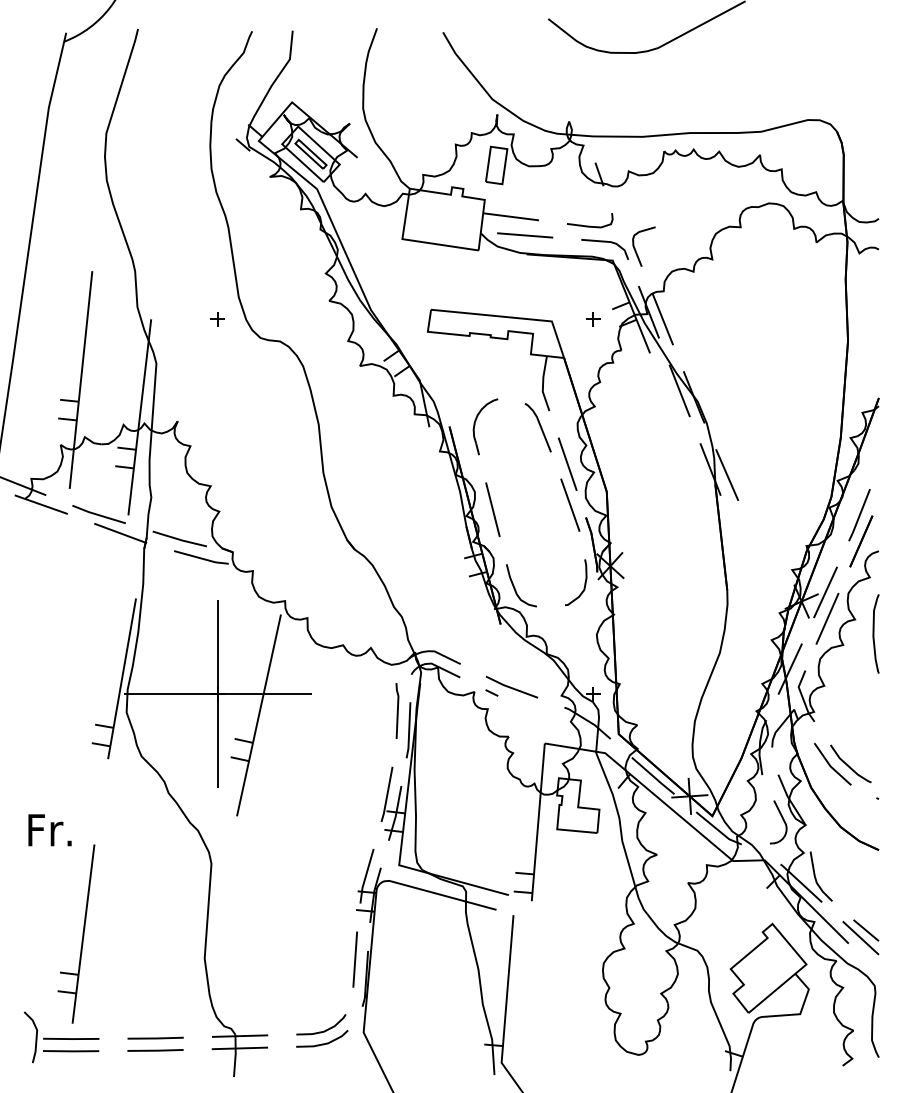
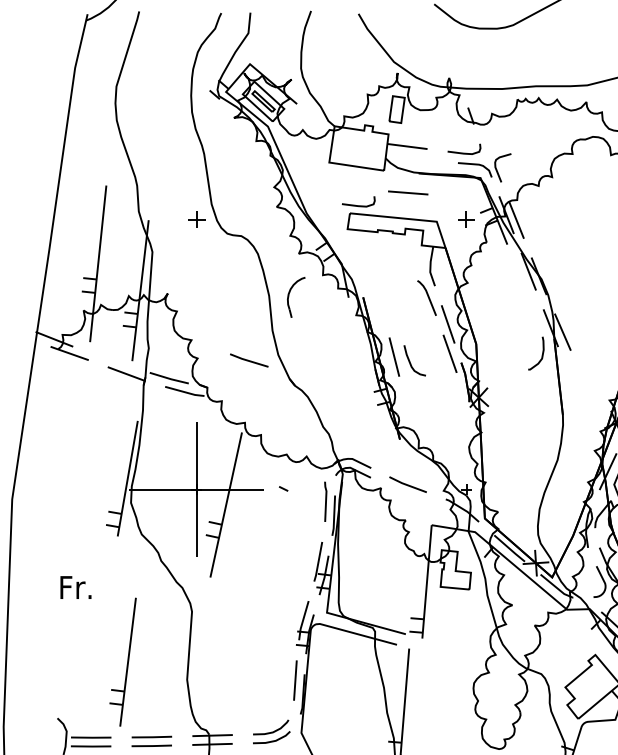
line: (525, 235) -> (408, 193), moved
curve: (443, 298) -> (358, 205), added
part: (217, 319) -> (196, 220), size x1.6
part: (593, 319) -> (466, 220), size x1.6
part: (475, 426) -> (289, 297), moved
line: (98, 514) -> (248, 360), moved
curve: (584, 582) -> (542, 353), moved
curve: (515, 587) -> (410, 361), moved
line: (491, 692) -> (283, 488), moved
part: (76, 933) -> (123, 661), moved

